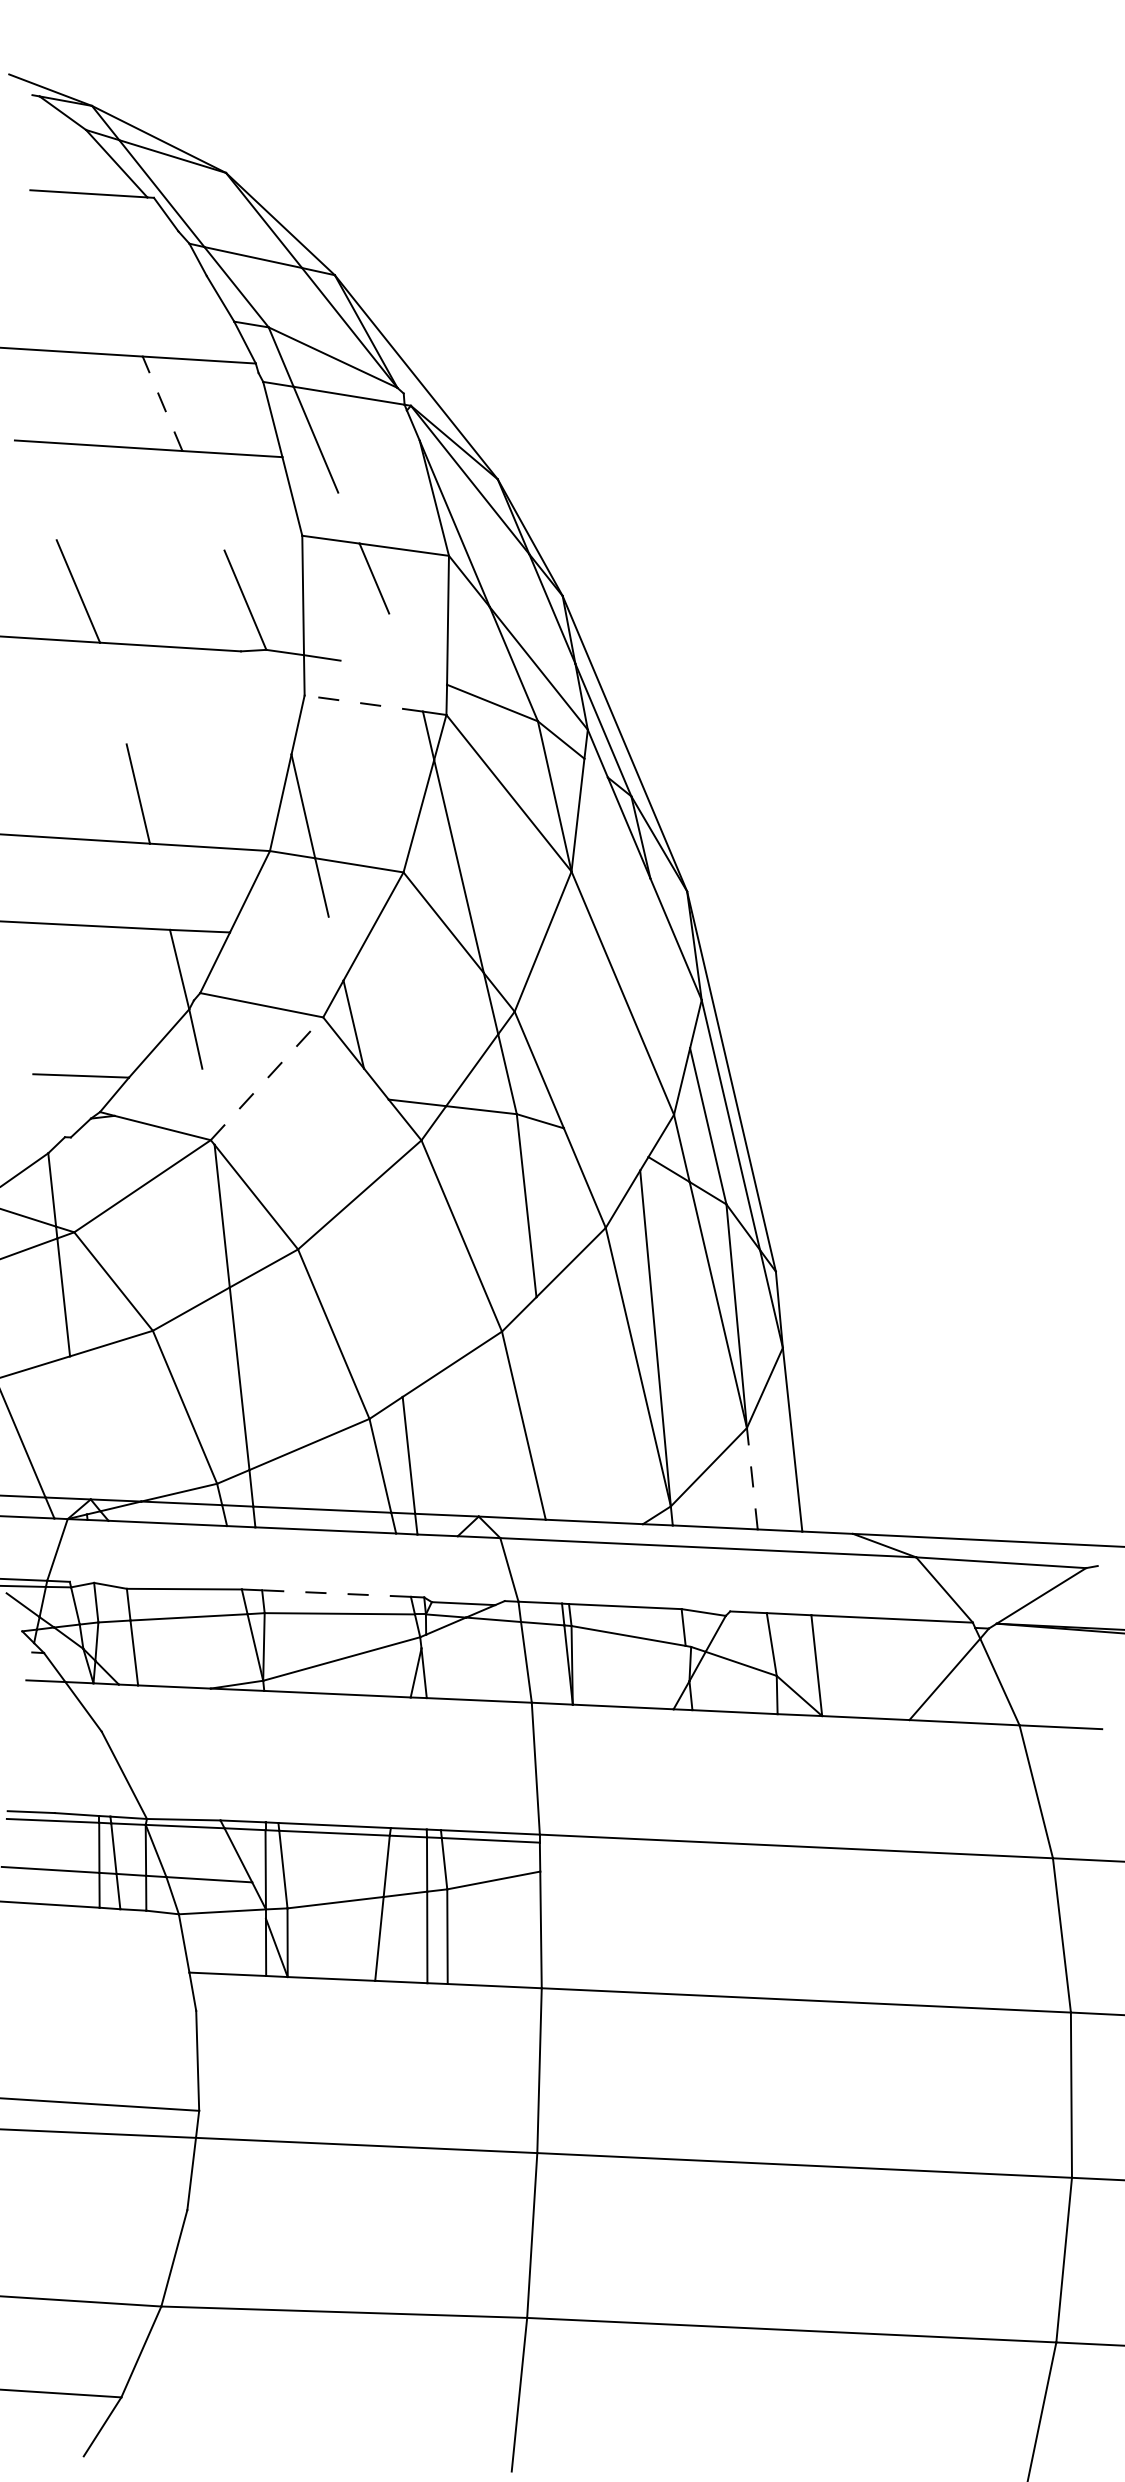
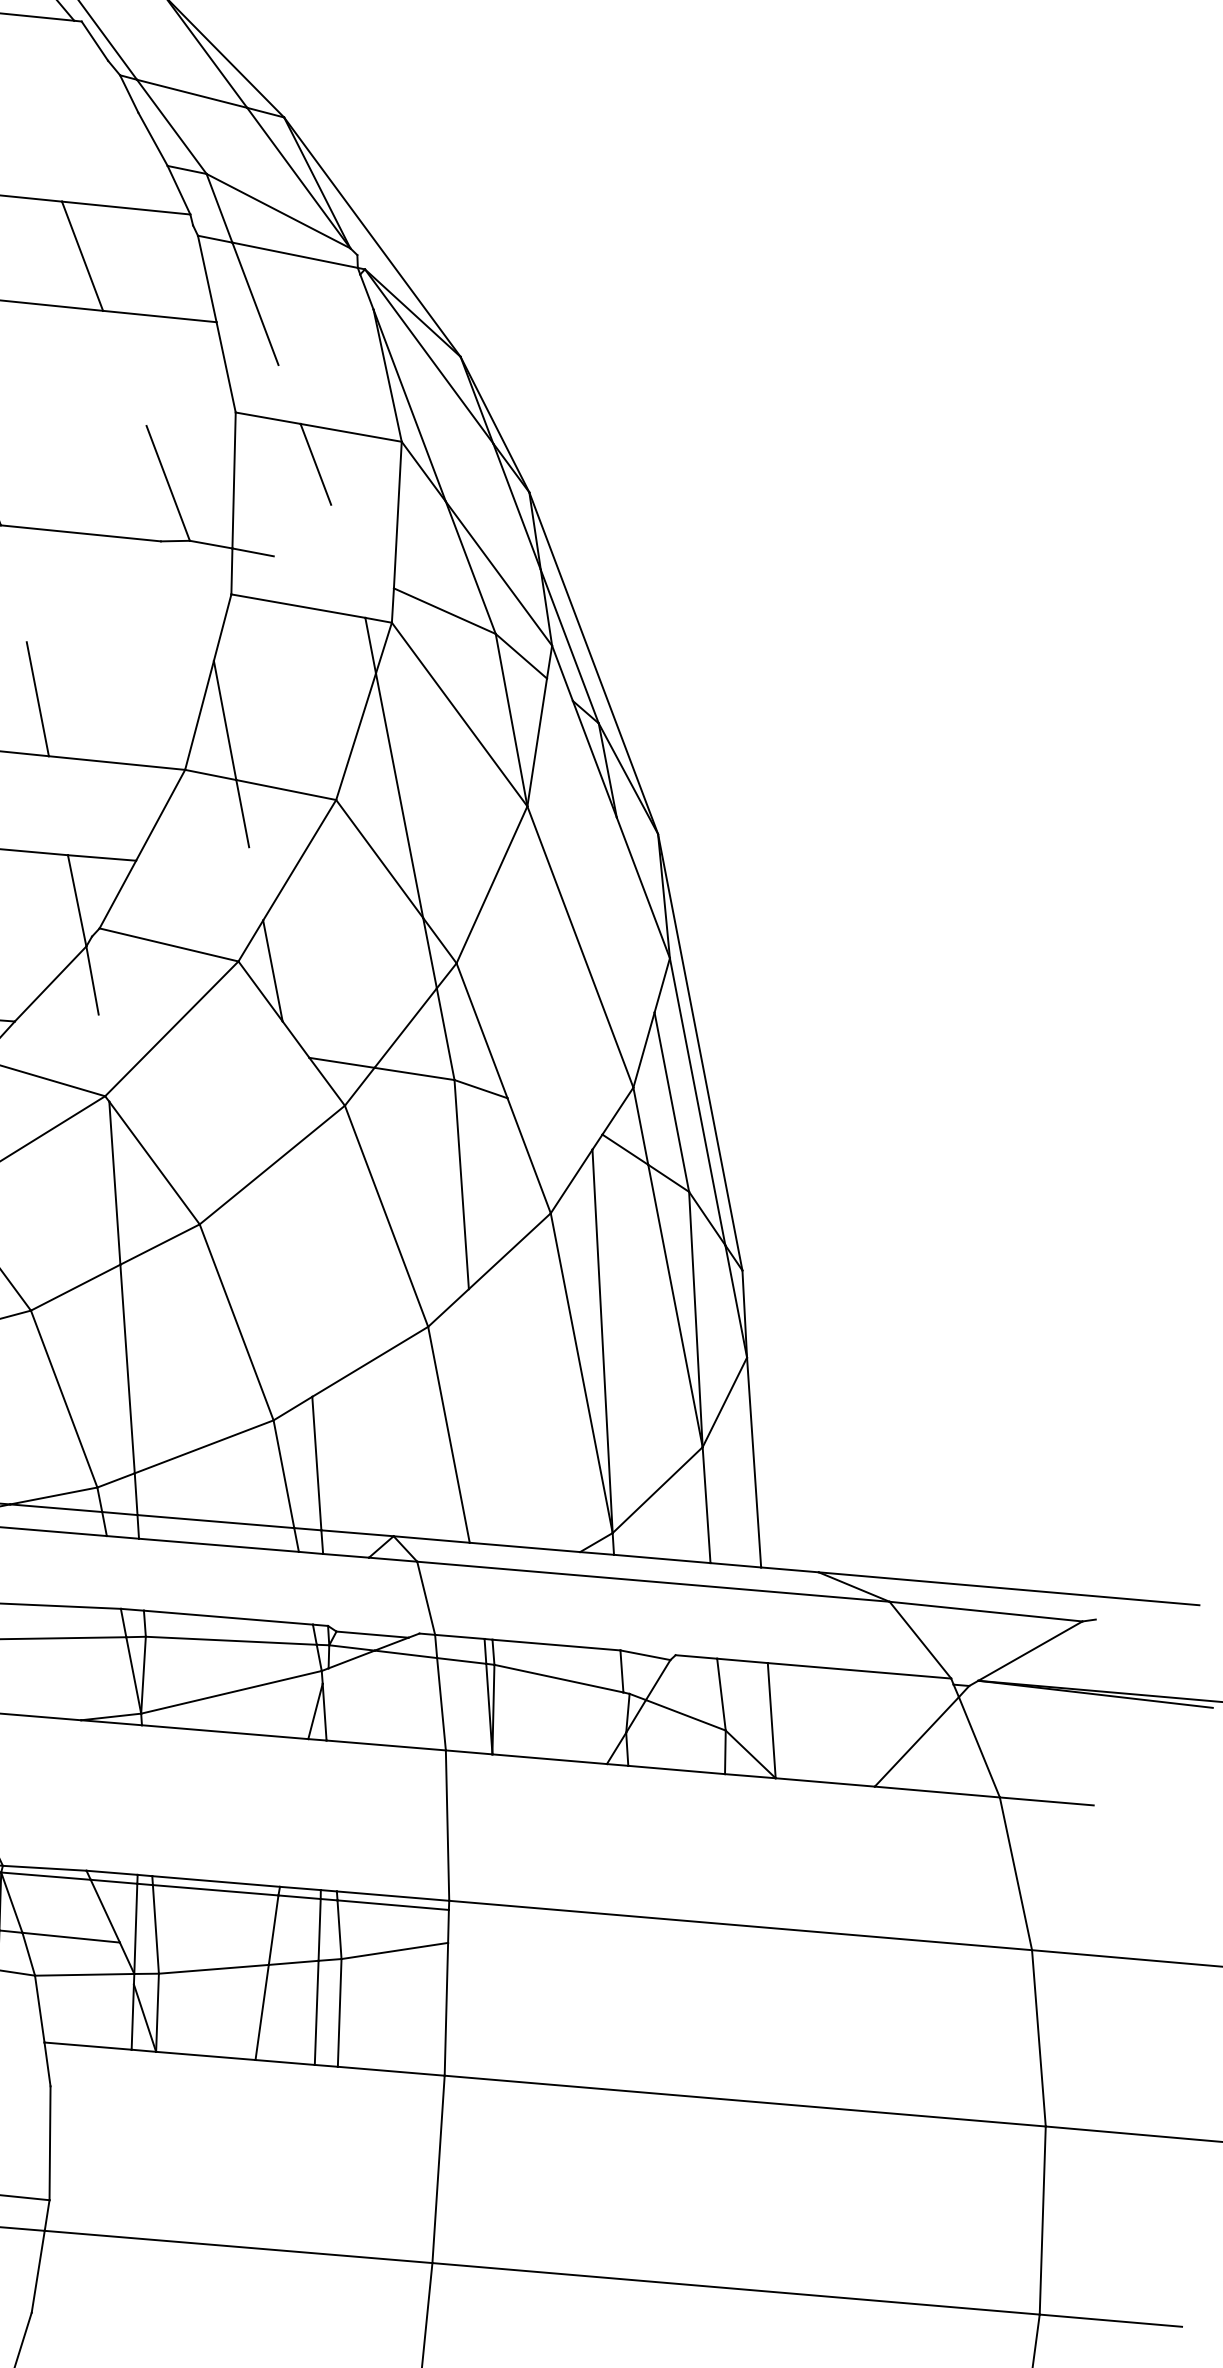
line: (162, 403) -> (82, 255), dashed -> solid
line: (363, 703) -> (298, 606), dashed -> solid
line: (267, 1078) -> (172, 1028), dashed -> solid
line: (752, 1478) -> (706, 1504), dashed -> solid
line: (336, 1593) -> (228, 1617), dashed -> solid

